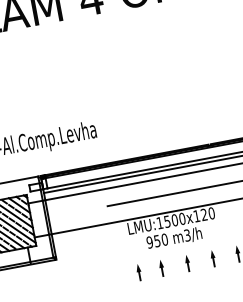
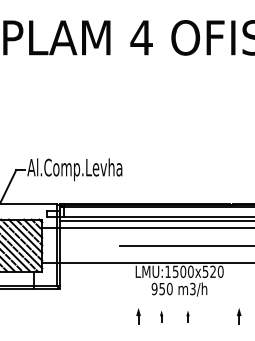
text: (196, 215) -> (205, 271), LMU:1500x120 -> LMU:1500x520
part: (212, 258) -> (213, 316), removed
part: (187, 263) -> (187, 316), size x0.7
part: (161, 268) -> (161, 316), size x0.7

